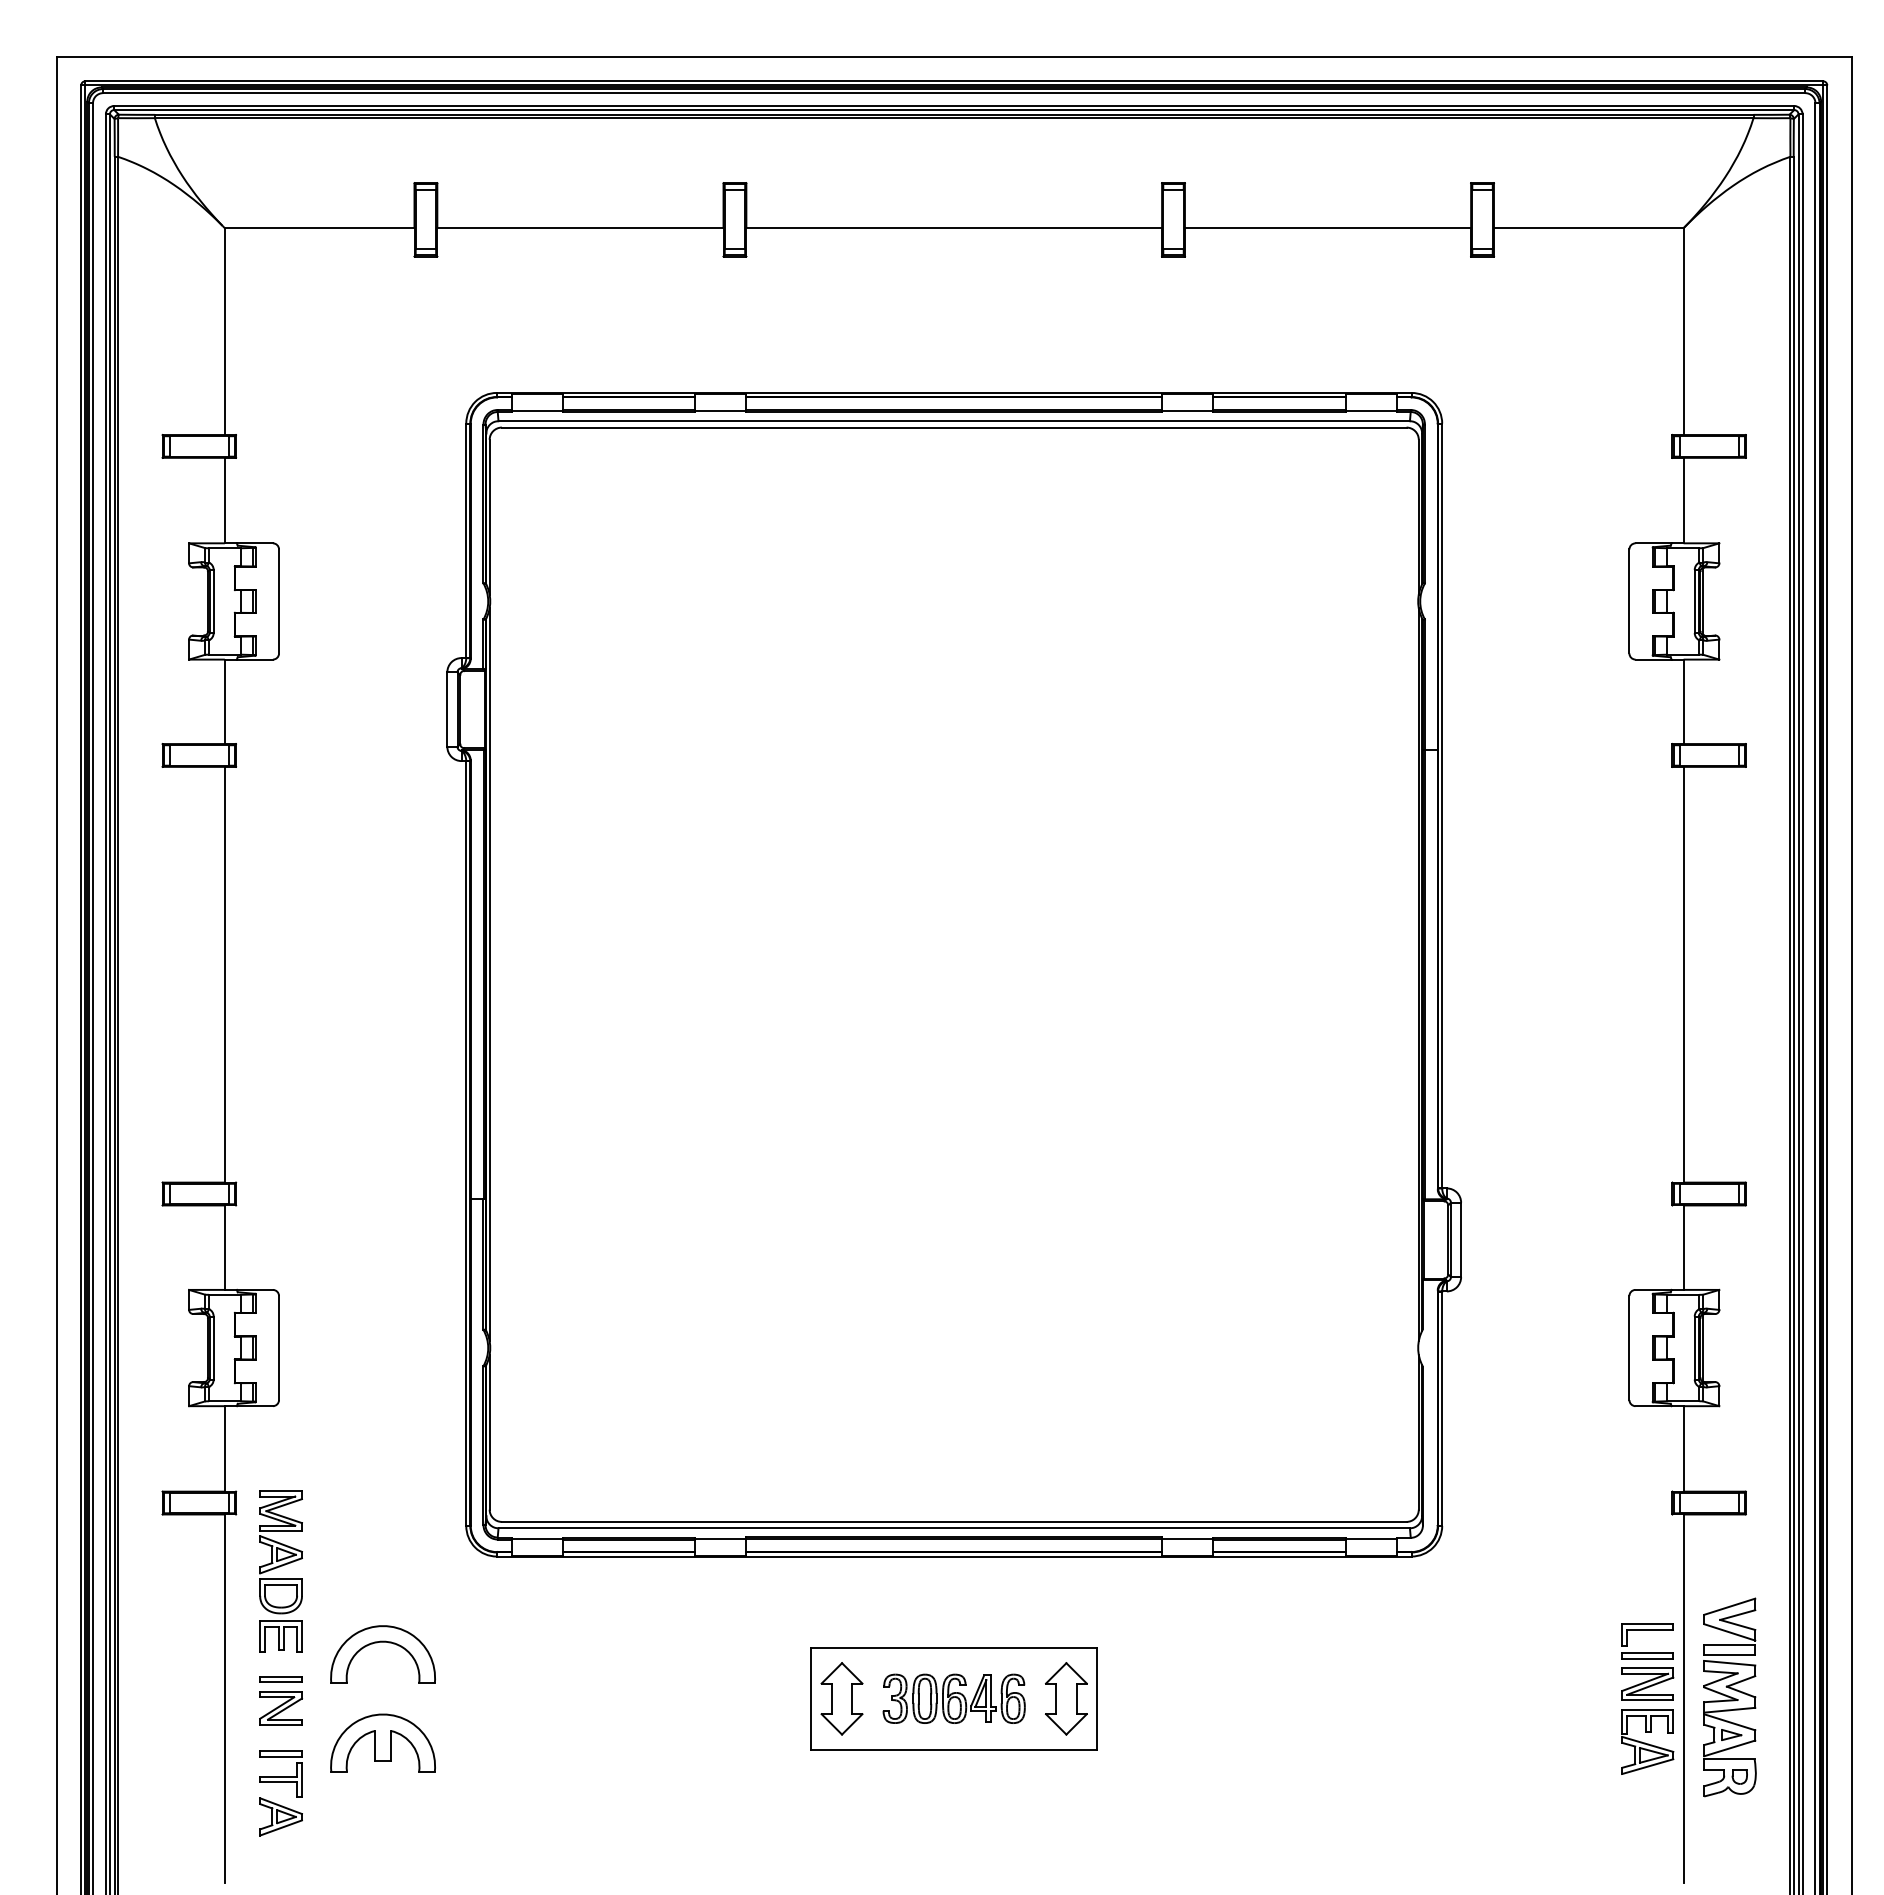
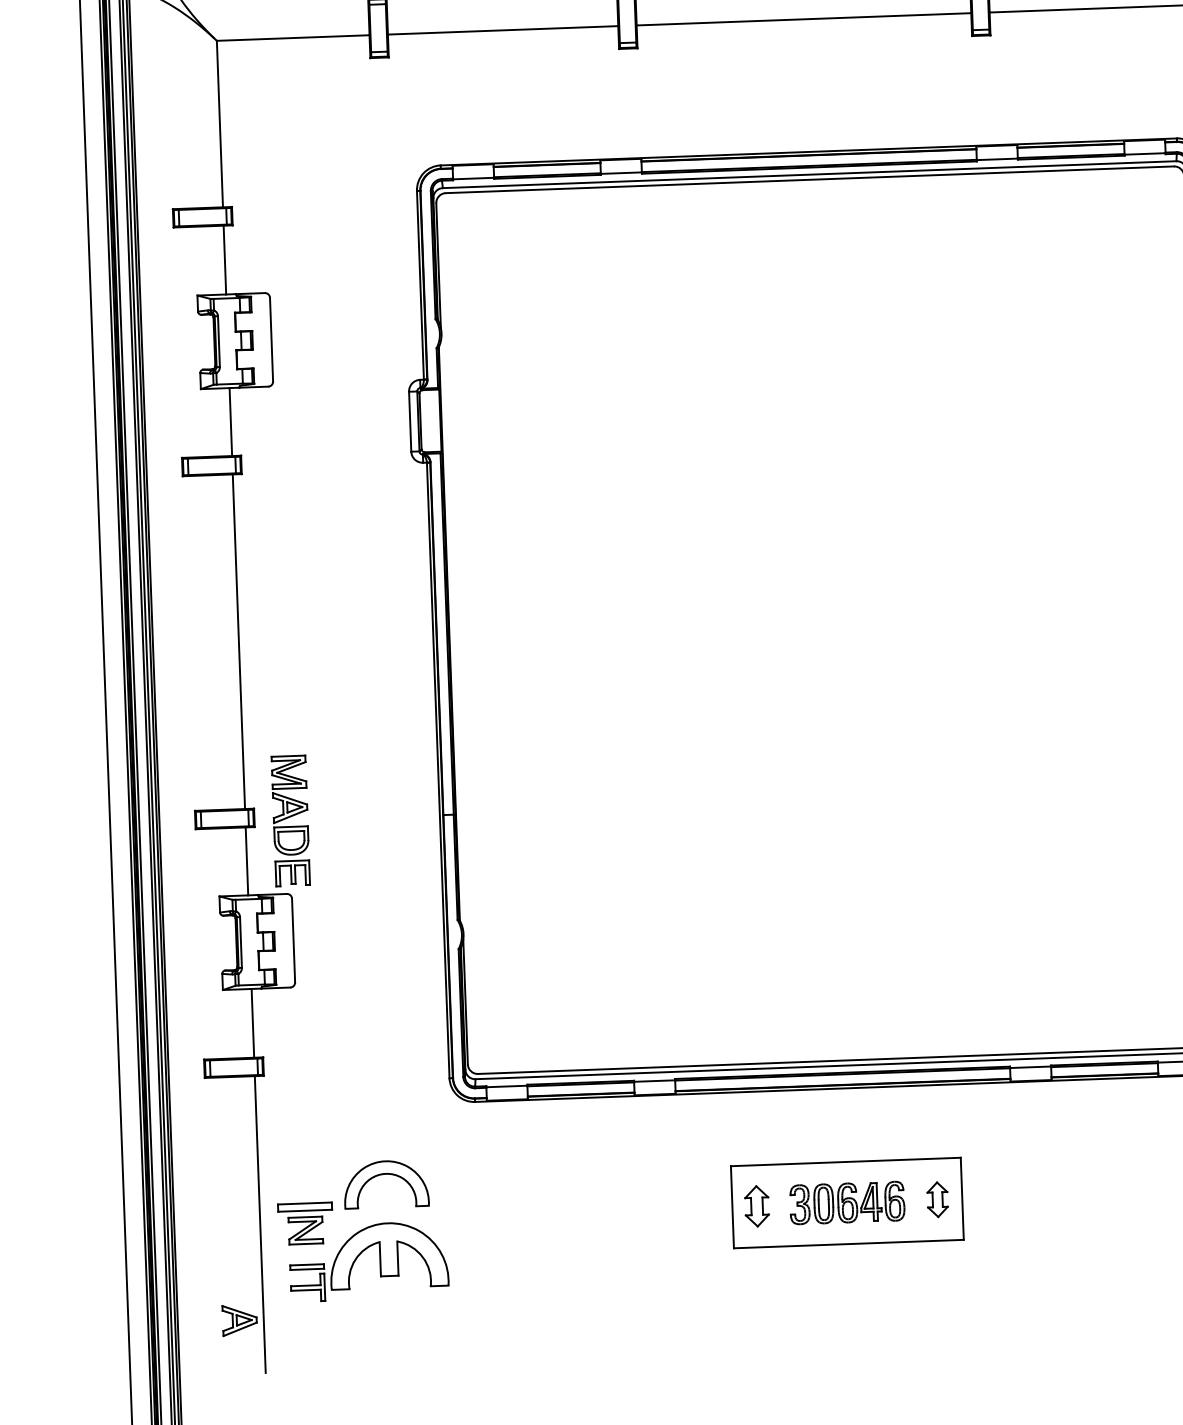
line: (489, 974) -> (451, 633), removed
part: (280, 1571) -> (290, 820), moved
part: (280, 1679) -> (304, 1207), size x1.6
part: (841, 1698) -> (756, 1206), size x0.7
part: (1066, 1698) -> (937, 1199), size x0.6
part: (382, 1742) -> (388, 1255), size x1.4
part: (280, 1816) -> (239, 1320), moved

